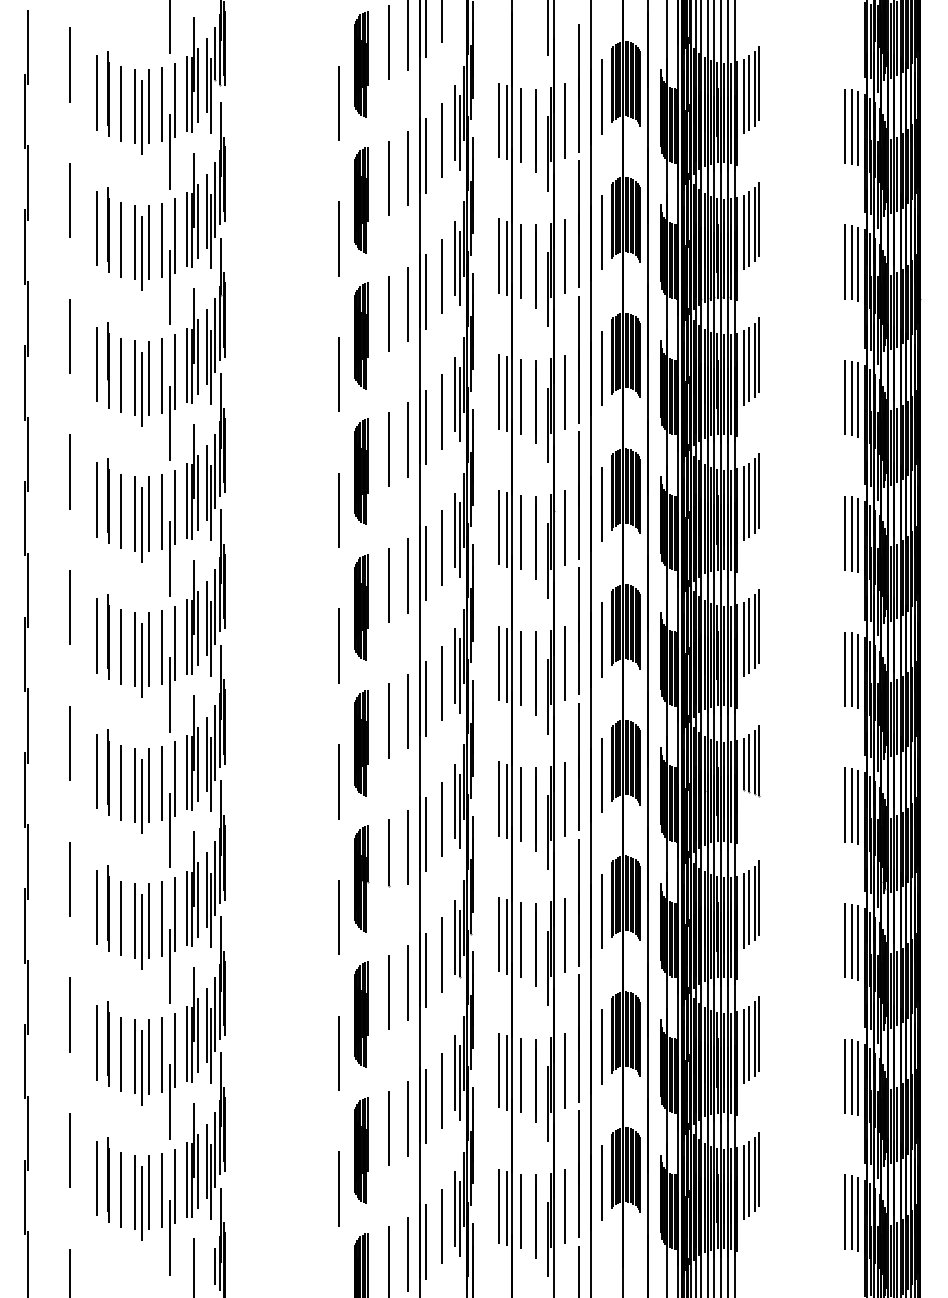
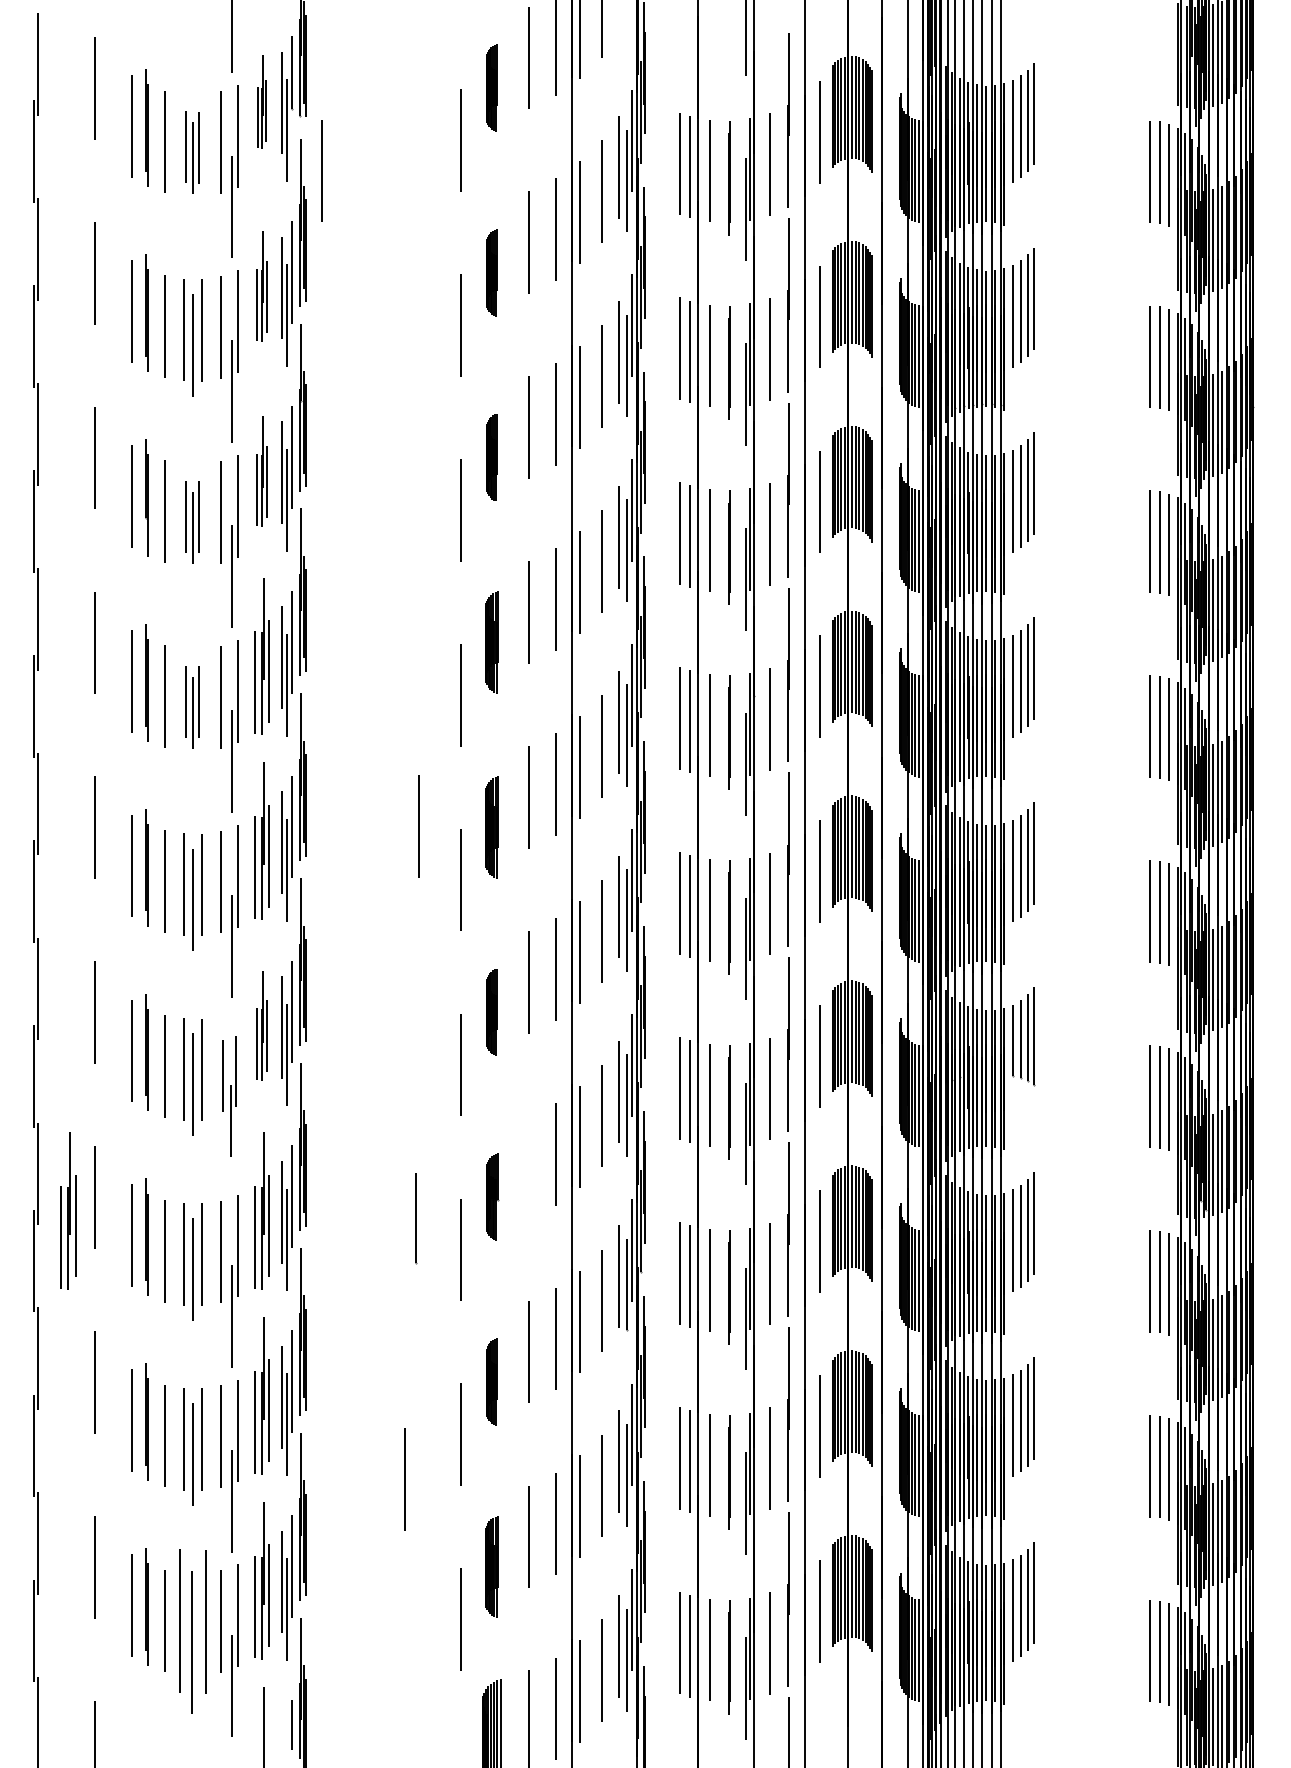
part: (361, 64) -> (492, 87), size x0.6
part: (192, 74) -> (262, 101), size x0.6
part: (141, 111) -> (192, 151), size x0.7
line: (235, 125) -> (320, 170), added
part: (361, 200) -> (492, 273), size x0.6
part: (192, 210) -> (262, 286), size x0.7
part: (361, 335) -> (492, 456), size x0.6
part: (192, 345) -> (262, 470), size x0.7
part: (141, 383) -> (192, 522), size x0.7
part: (361, 471) -> (492, 642), size x0.7
part: (141, 519) -> (192, 707), size x0.7
line: (307, 606) -> (418, 826), added
part: (361, 607) -> (492, 827), size x0.7
part: (361, 743) -> (492, 1012), size x0.6
part: (192, 752) -> (262, 1024), size x0.7
part: (168, 804) -> (229, 1095), size x0.7
line: (389, 853) -> (417, 1219), moved
part: (361, 878) -> (492, 1196), size x0.6
part: (50, 888) -> (68, 1210), added
part: (361, 1014) -> (492, 1381), size x0.6
line: (297, 1086) -> (405, 1479), added
part: (361, 1150) -> (492, 1567), size x0.7
part: (141, 1197) -> (192, 1631), size x1.4

